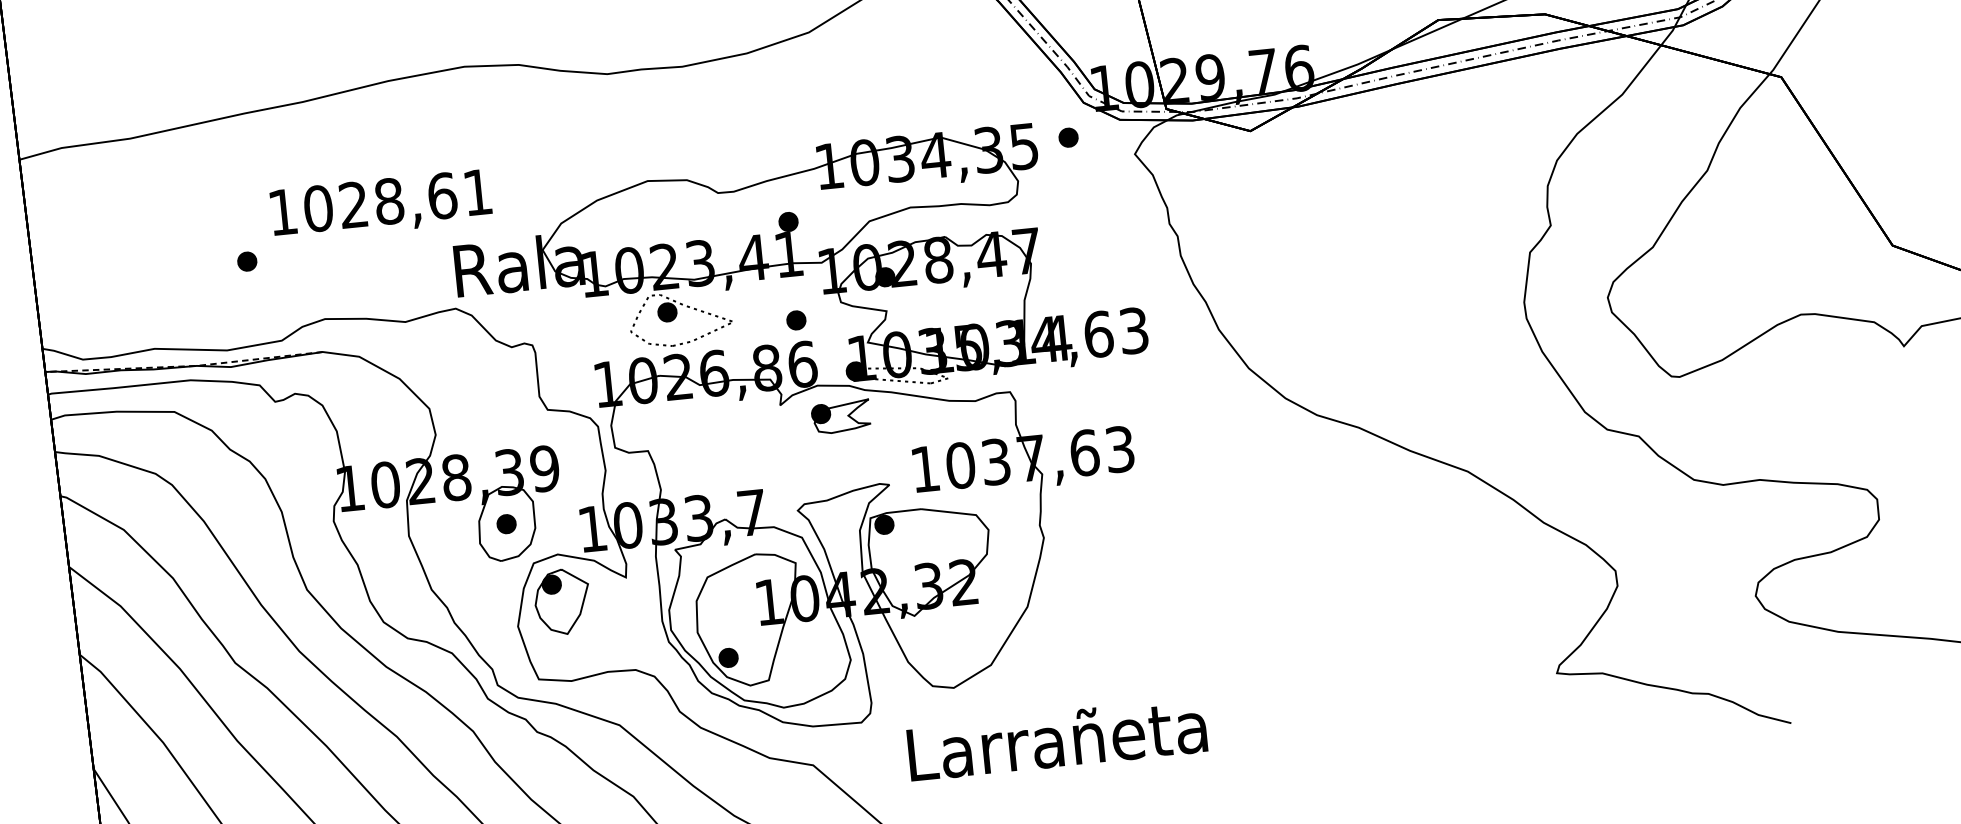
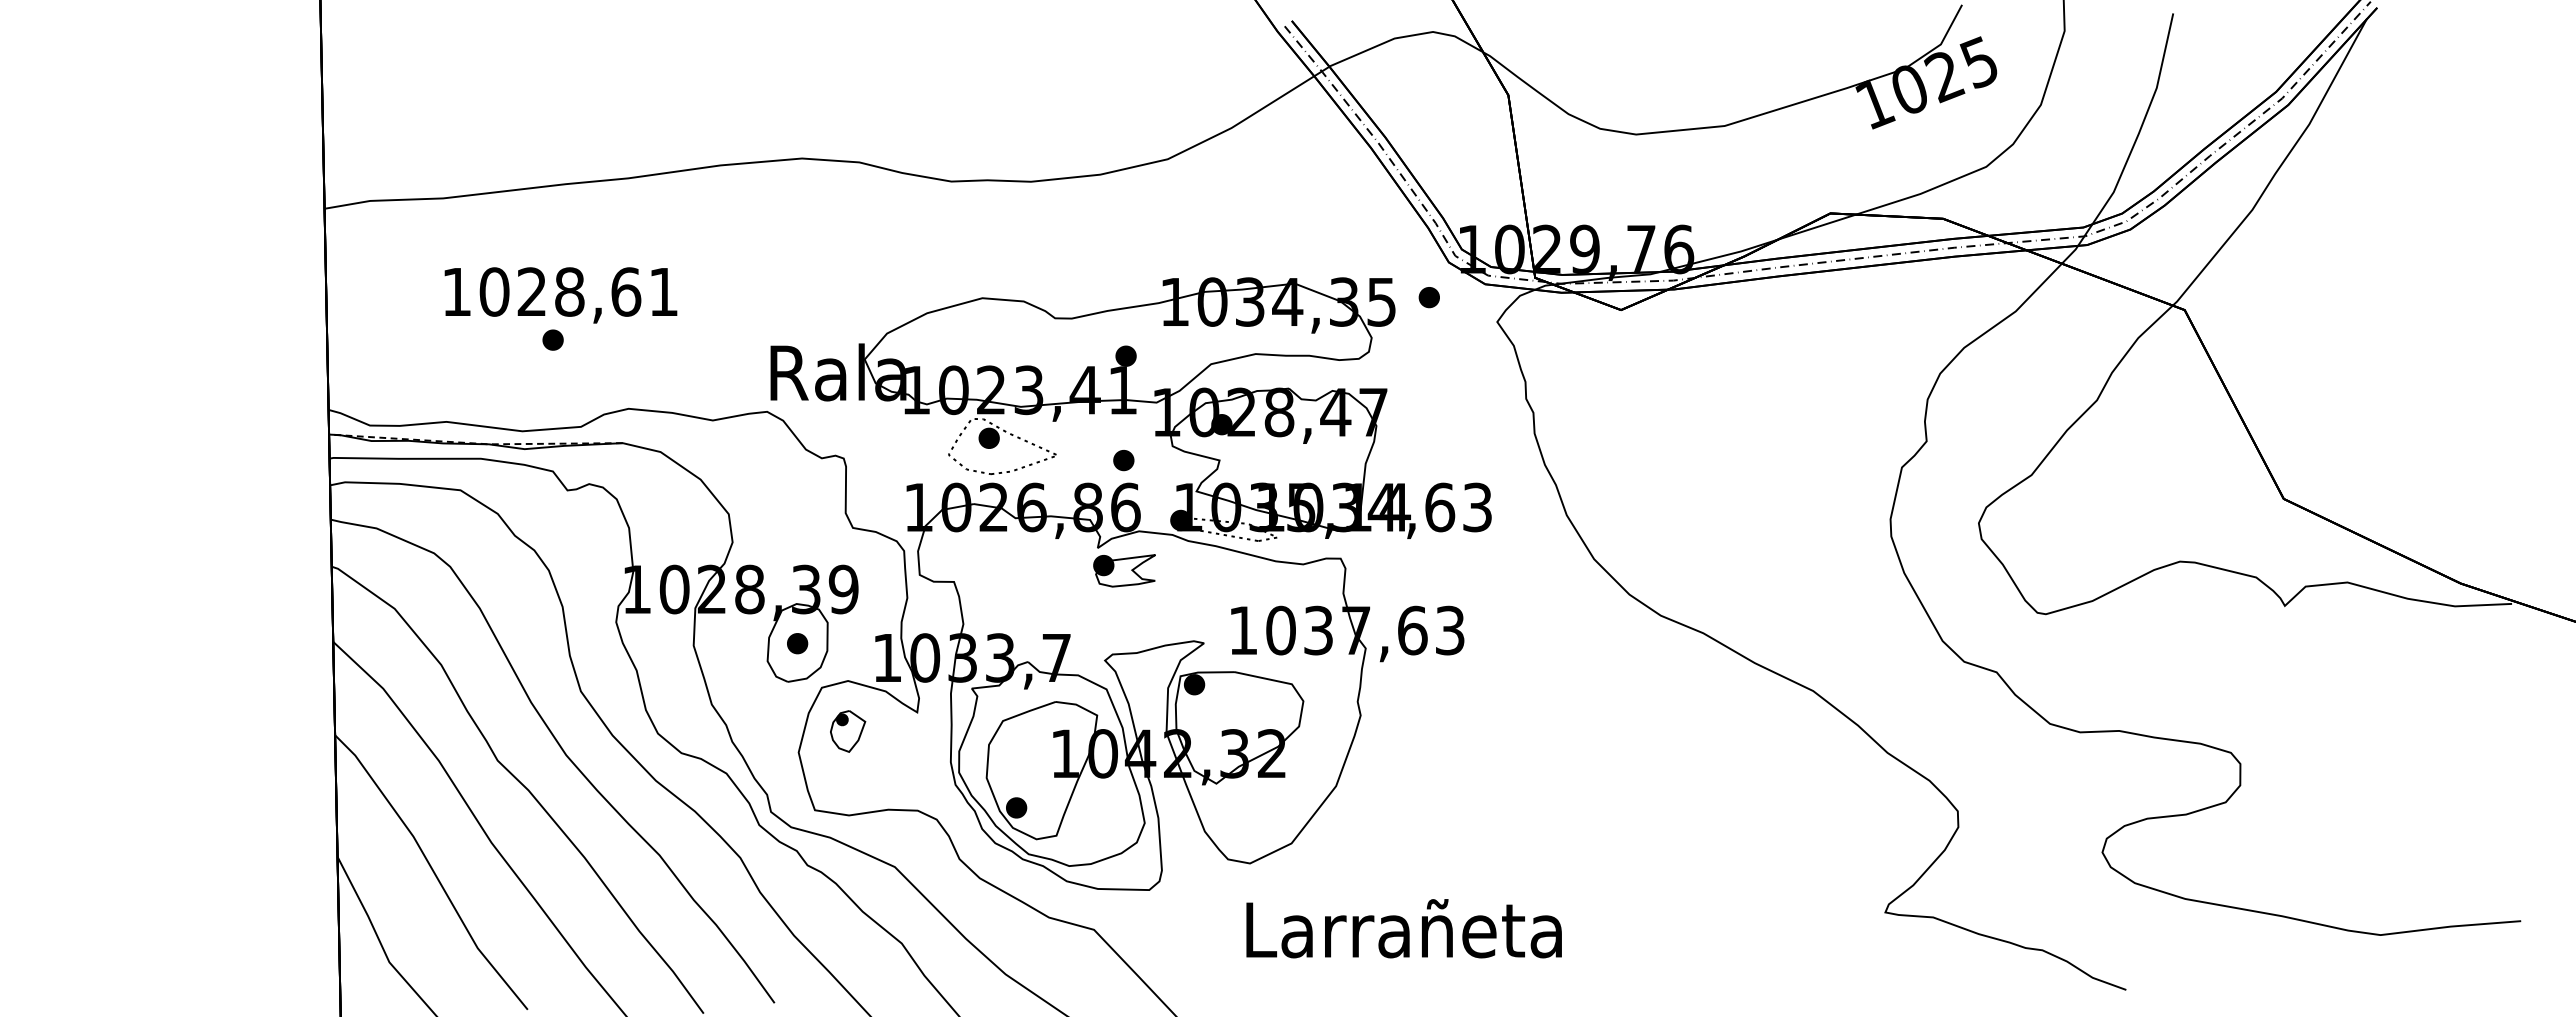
text: (380, 205) -> (560, 295), moved
part: (841, 416) -> (1124, 570), moved
part: (562, 602) -> (847, 731), size x0.6
text: (1056, 739) -> (1403, 928), moved

